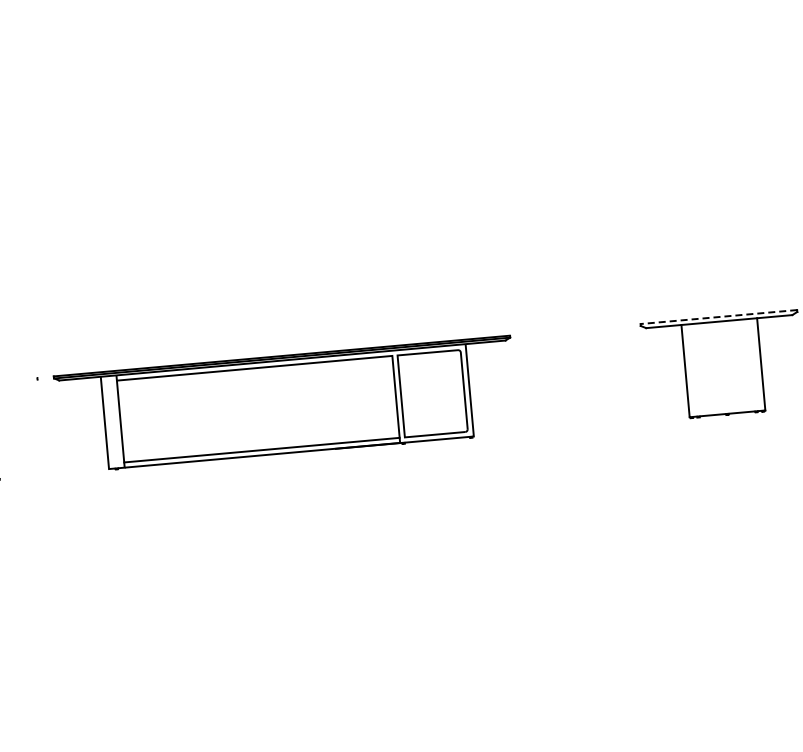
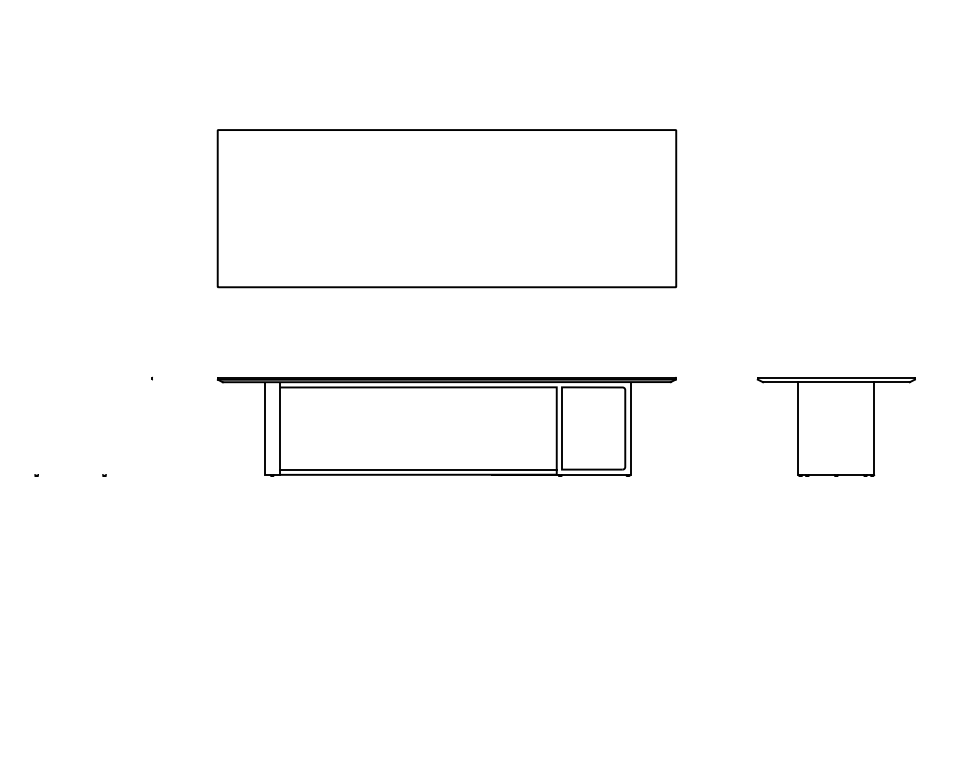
part: (315, 183) -> (446, 208), added
line: (718, 316) -> (836, 377), dashed -> solid
part: (286, 404) -> (446, 426), moved

